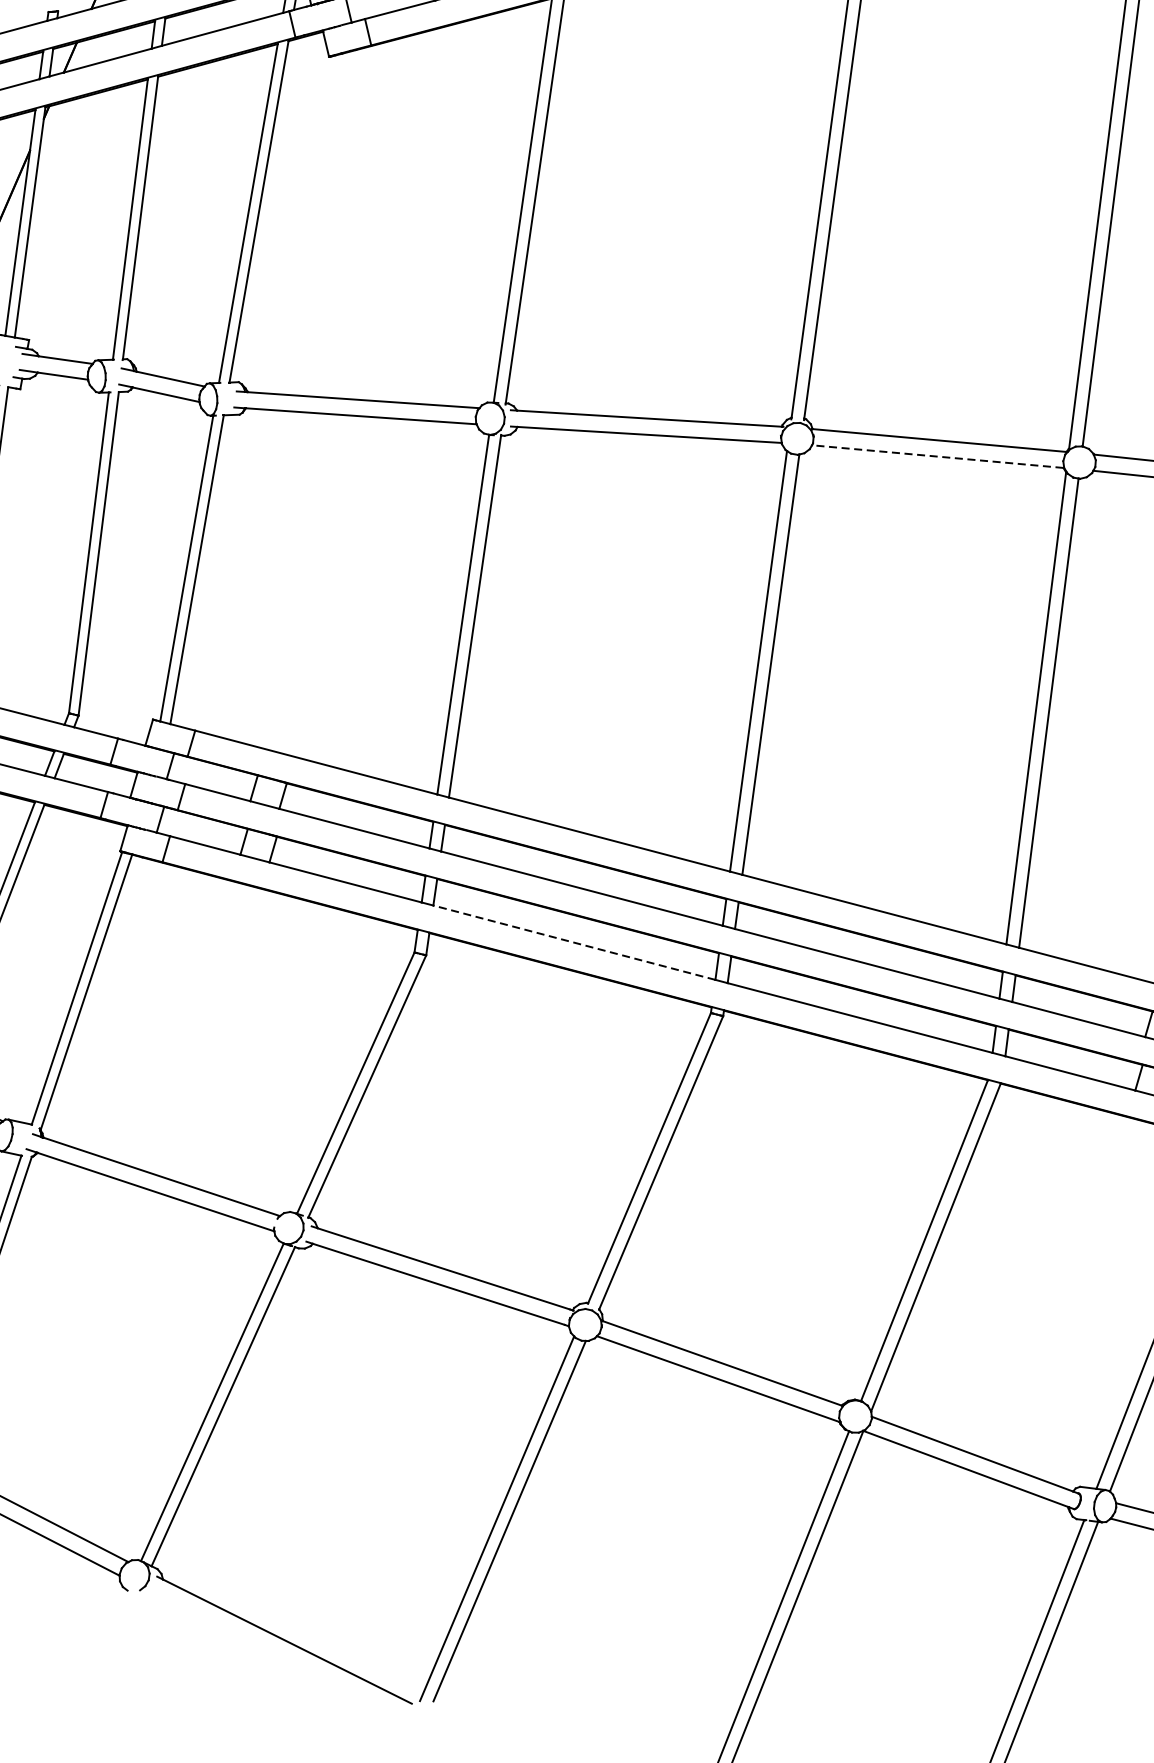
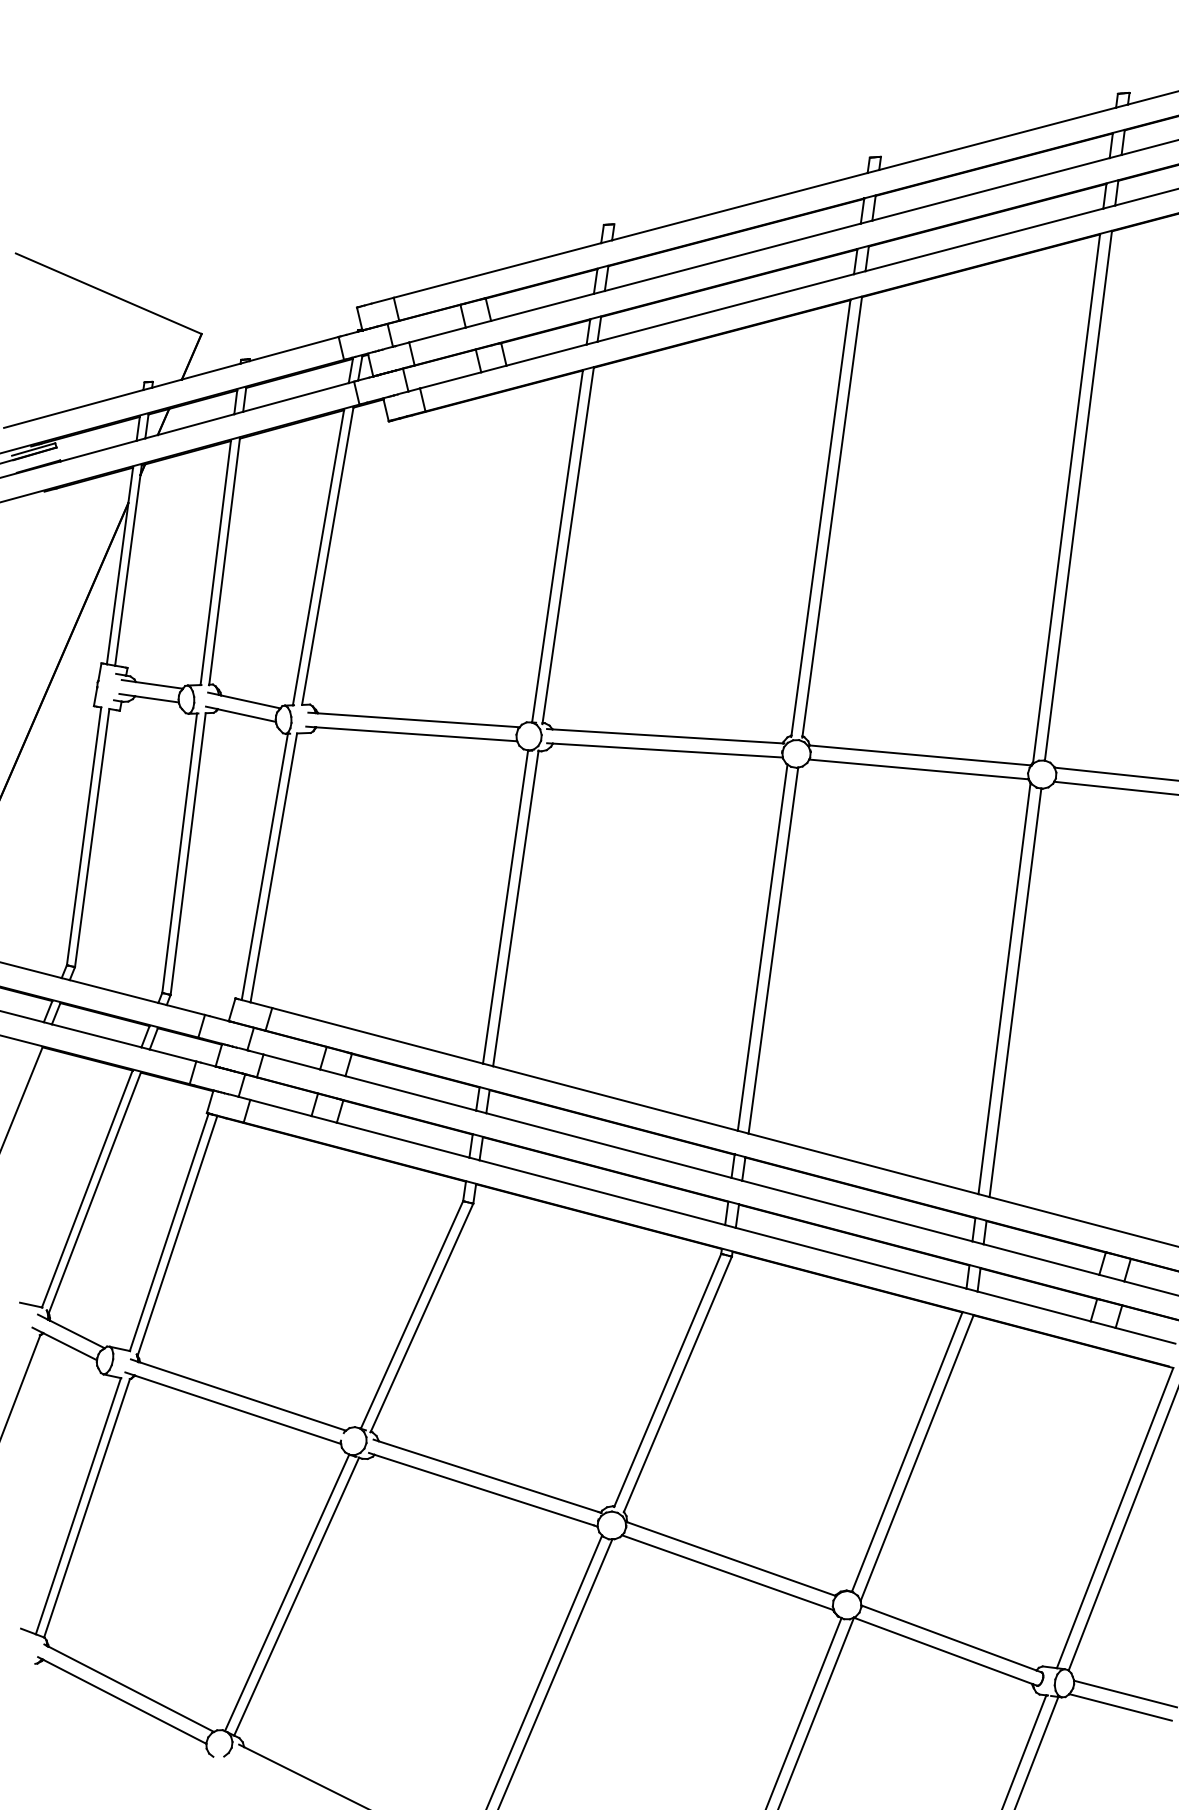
line: (937, 456) -> (918, 769), dashed -> solid
line: (574, 942) -> (602, 1192), dashed -> solid

